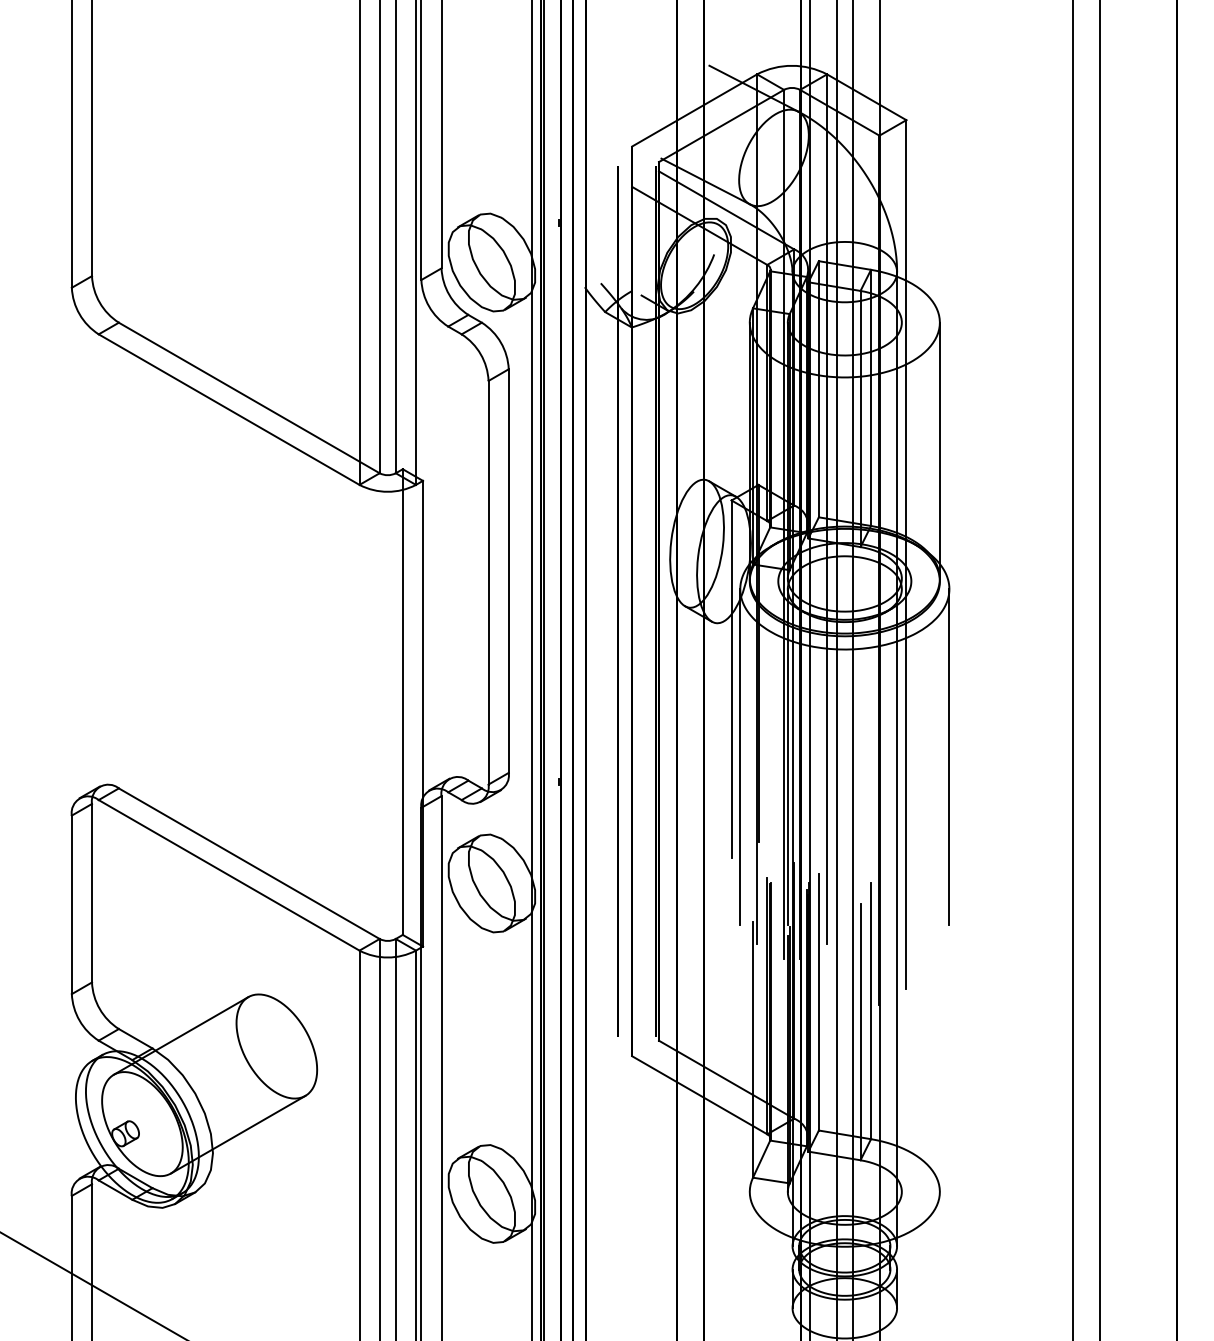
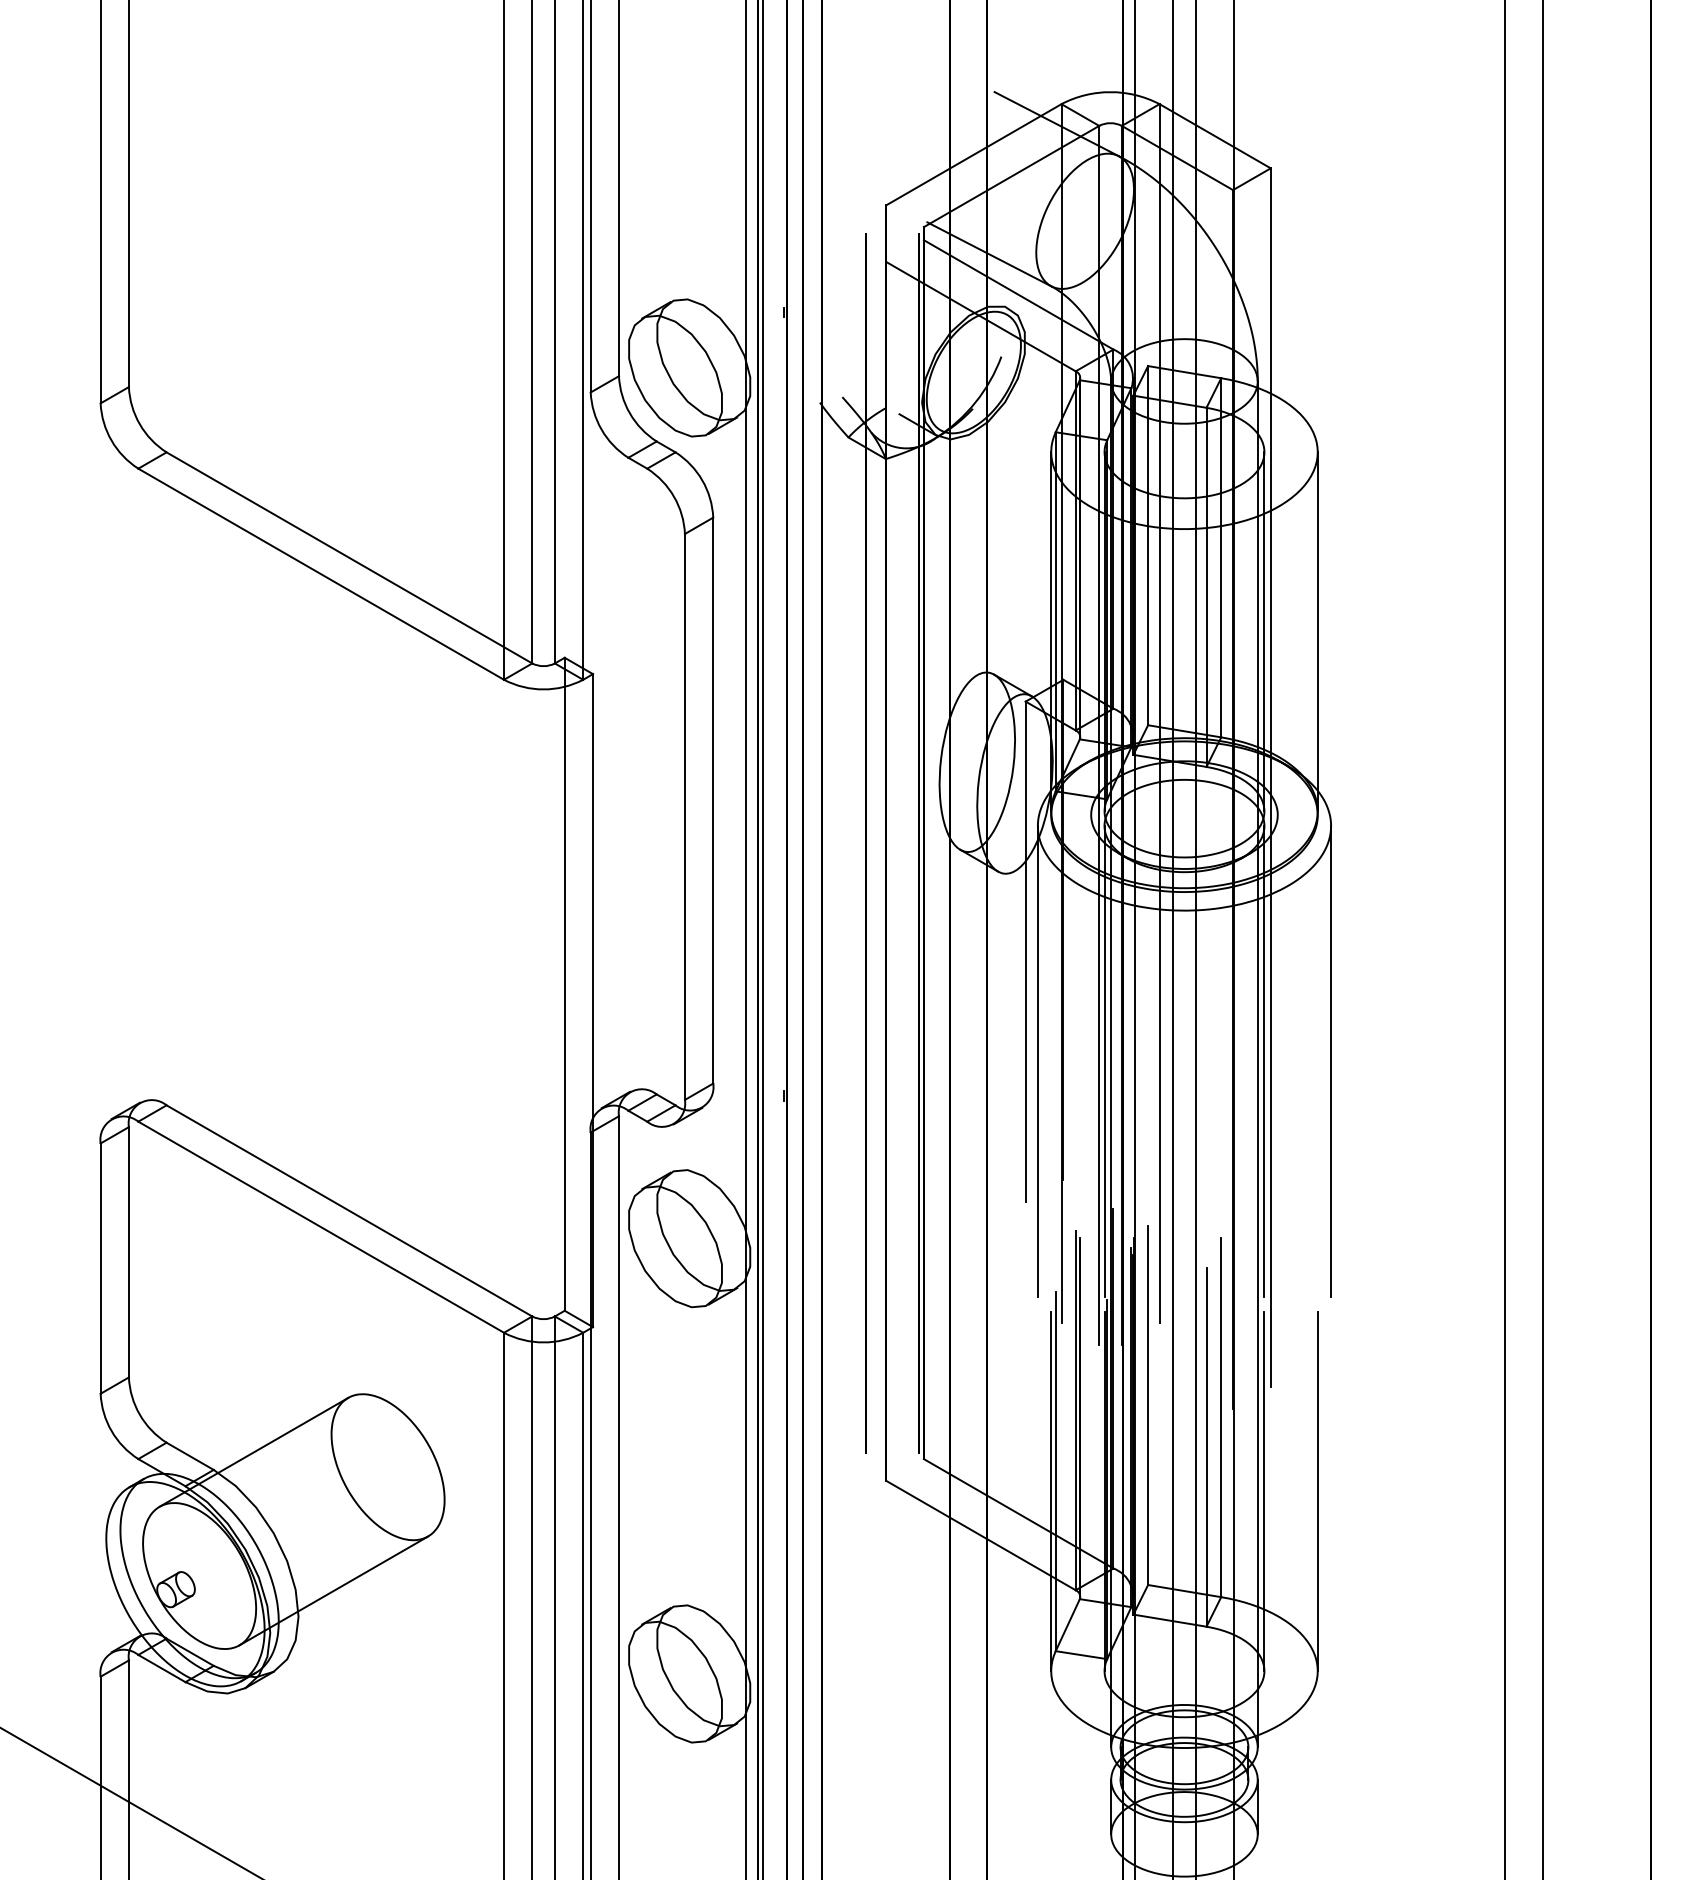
line: (901, 450) -> (1264, 631), added
line: (901, 757) -> (1264, 1061), added
line: (749, 1063) -> (1051, 1491), added
line: (901, 1063) -> (1264, 1491), added
line: (939, 1063) -> (1317, 1491), added

